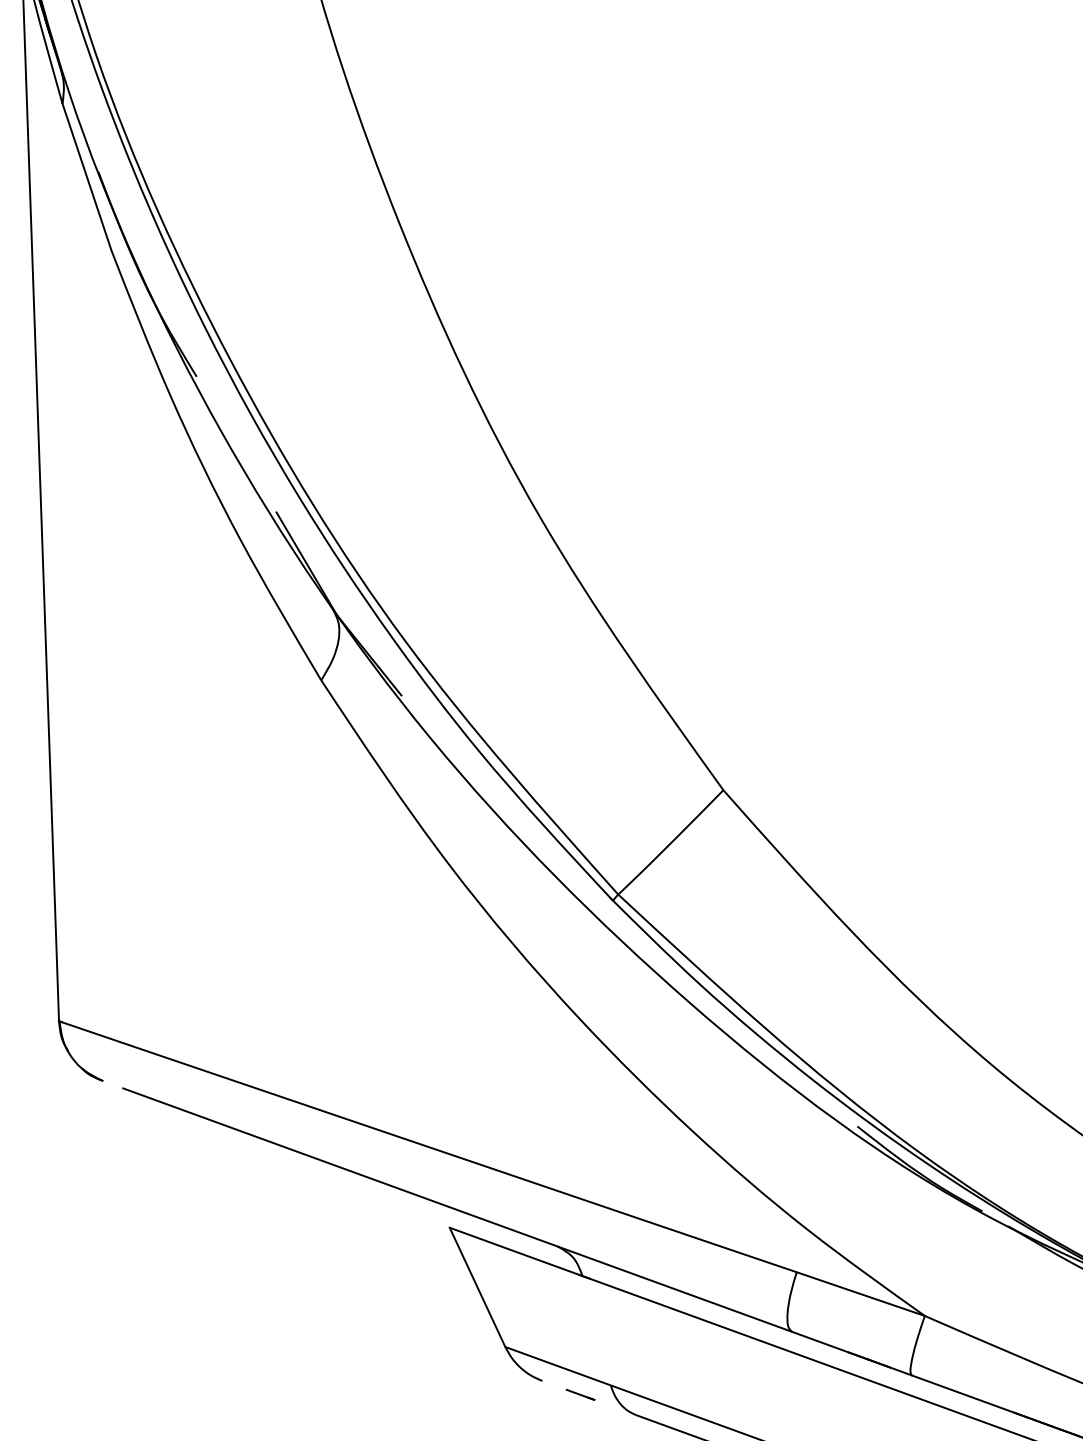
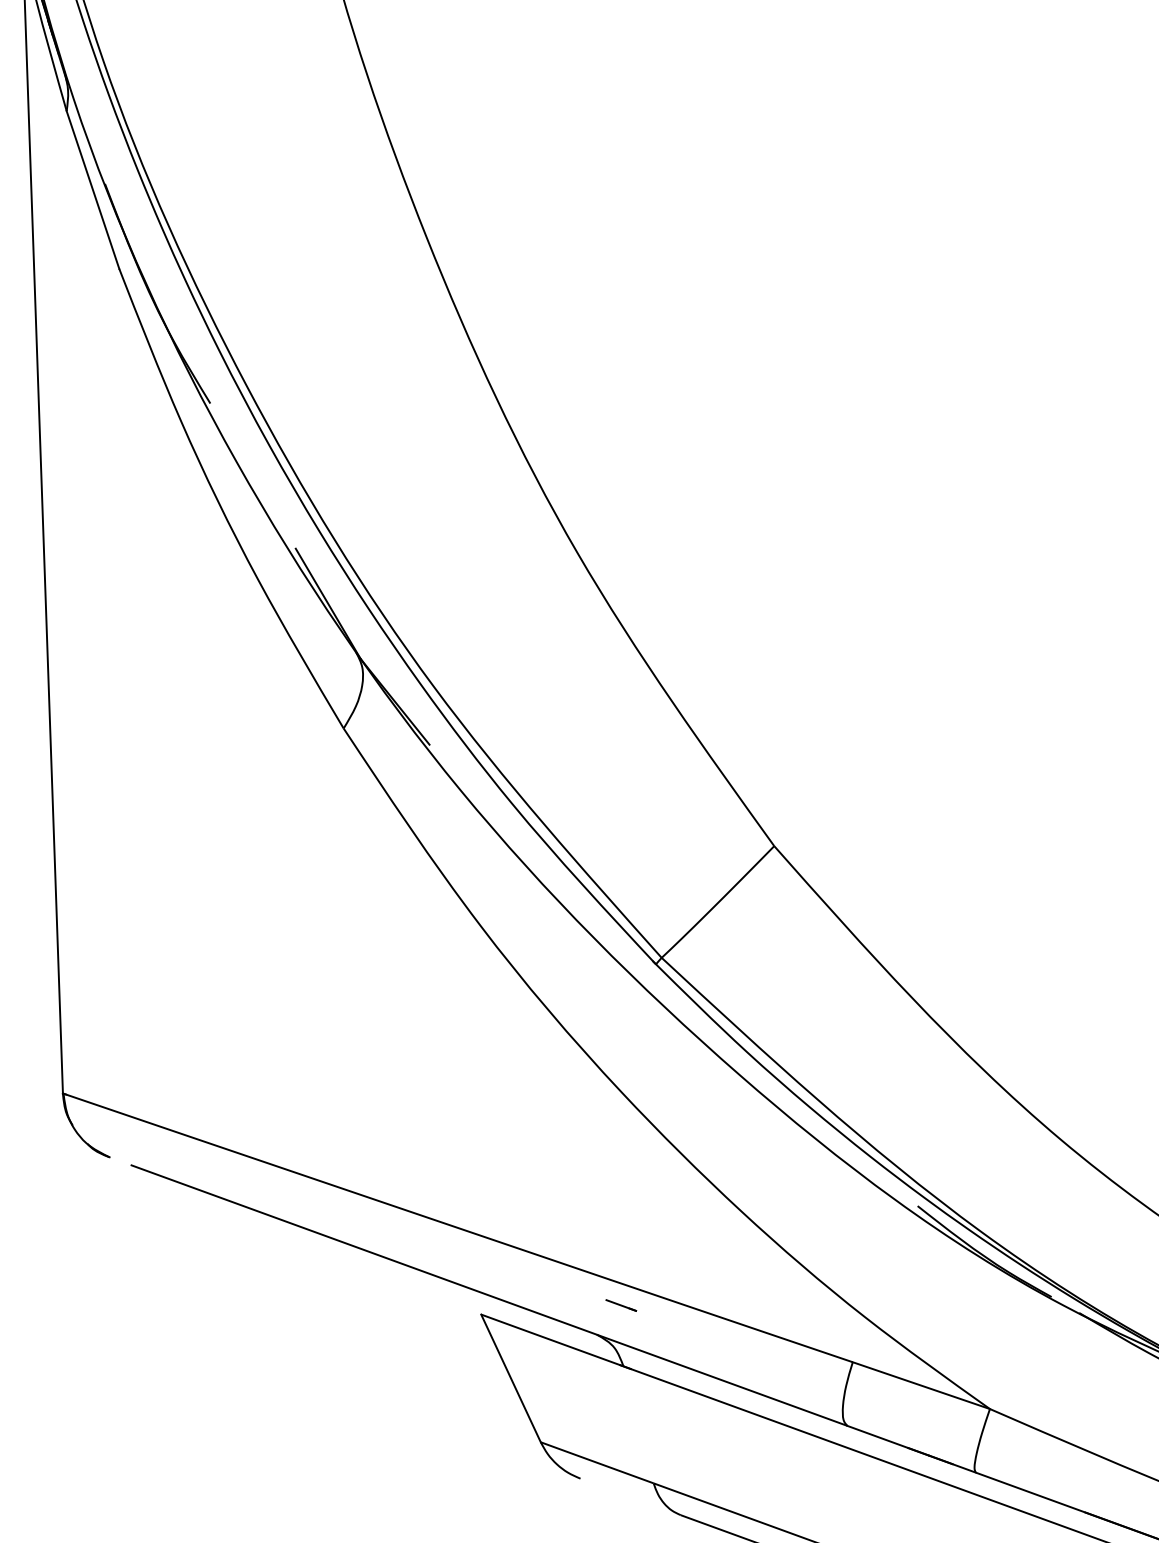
line: (580, 1394) -> (621, 1305), moved

